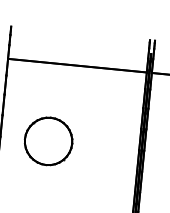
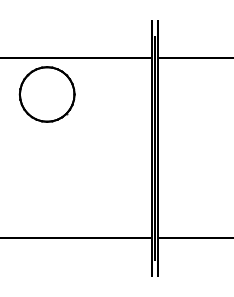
part: (47, 141) -> (46, 94), moved

